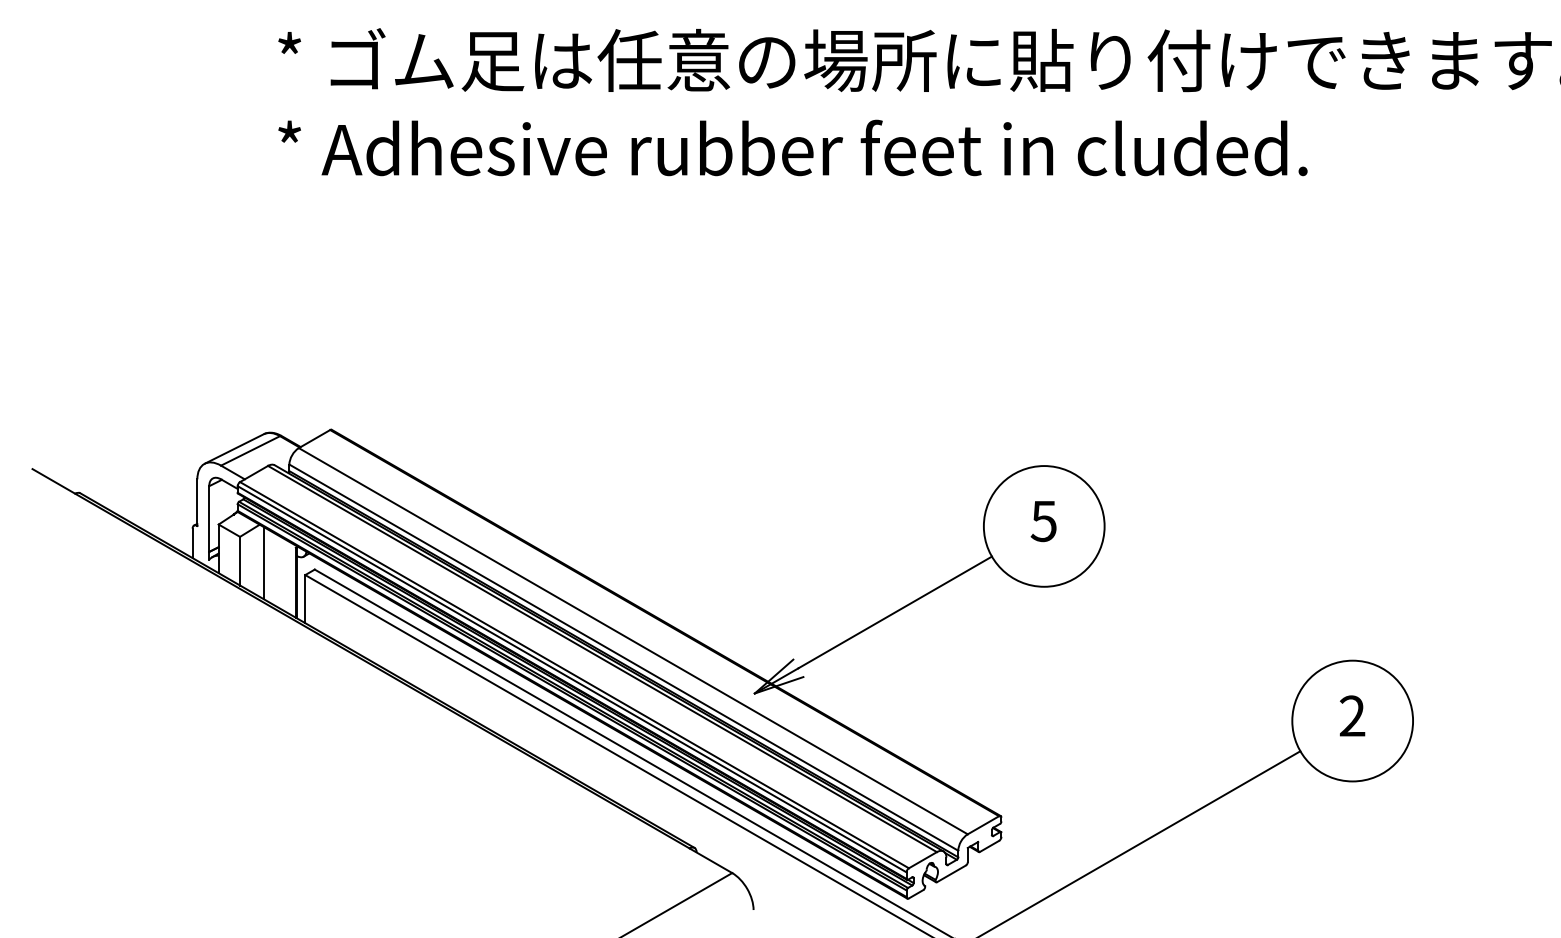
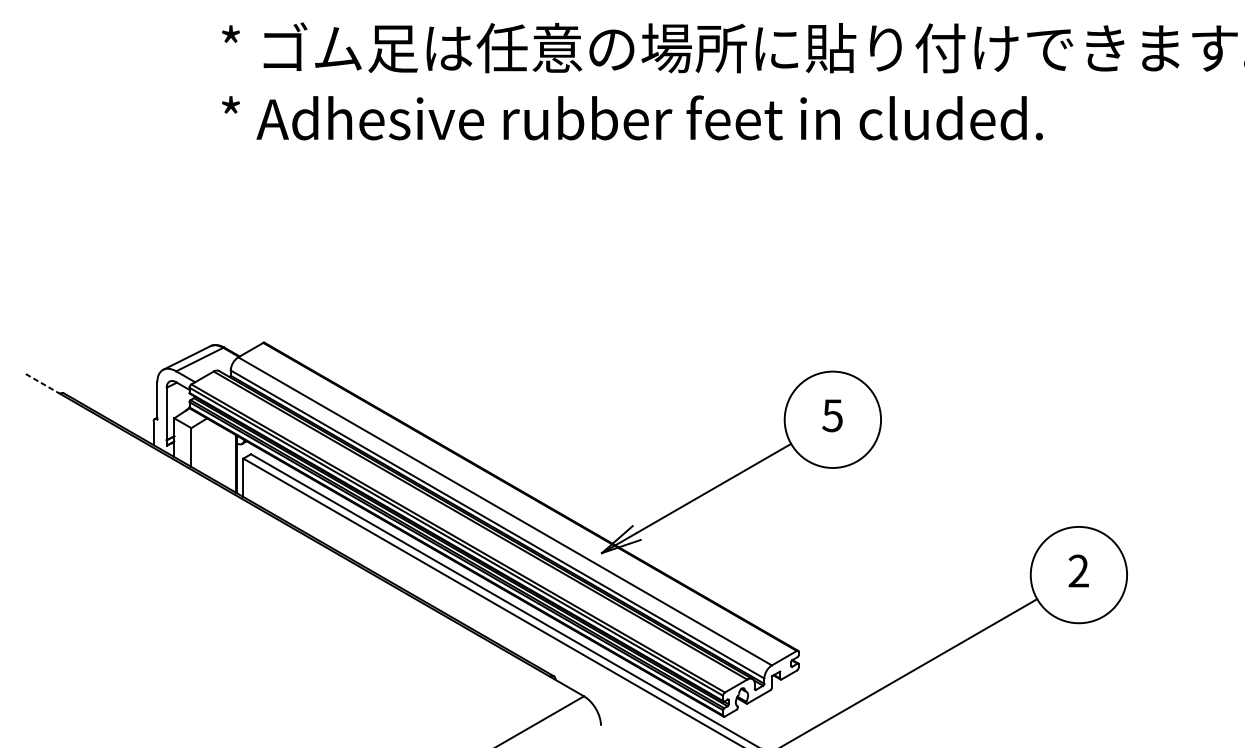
line: (53, 481) -> (42, 383), solid -> dashed
line: (263, 563) -> (210, 449), removed

